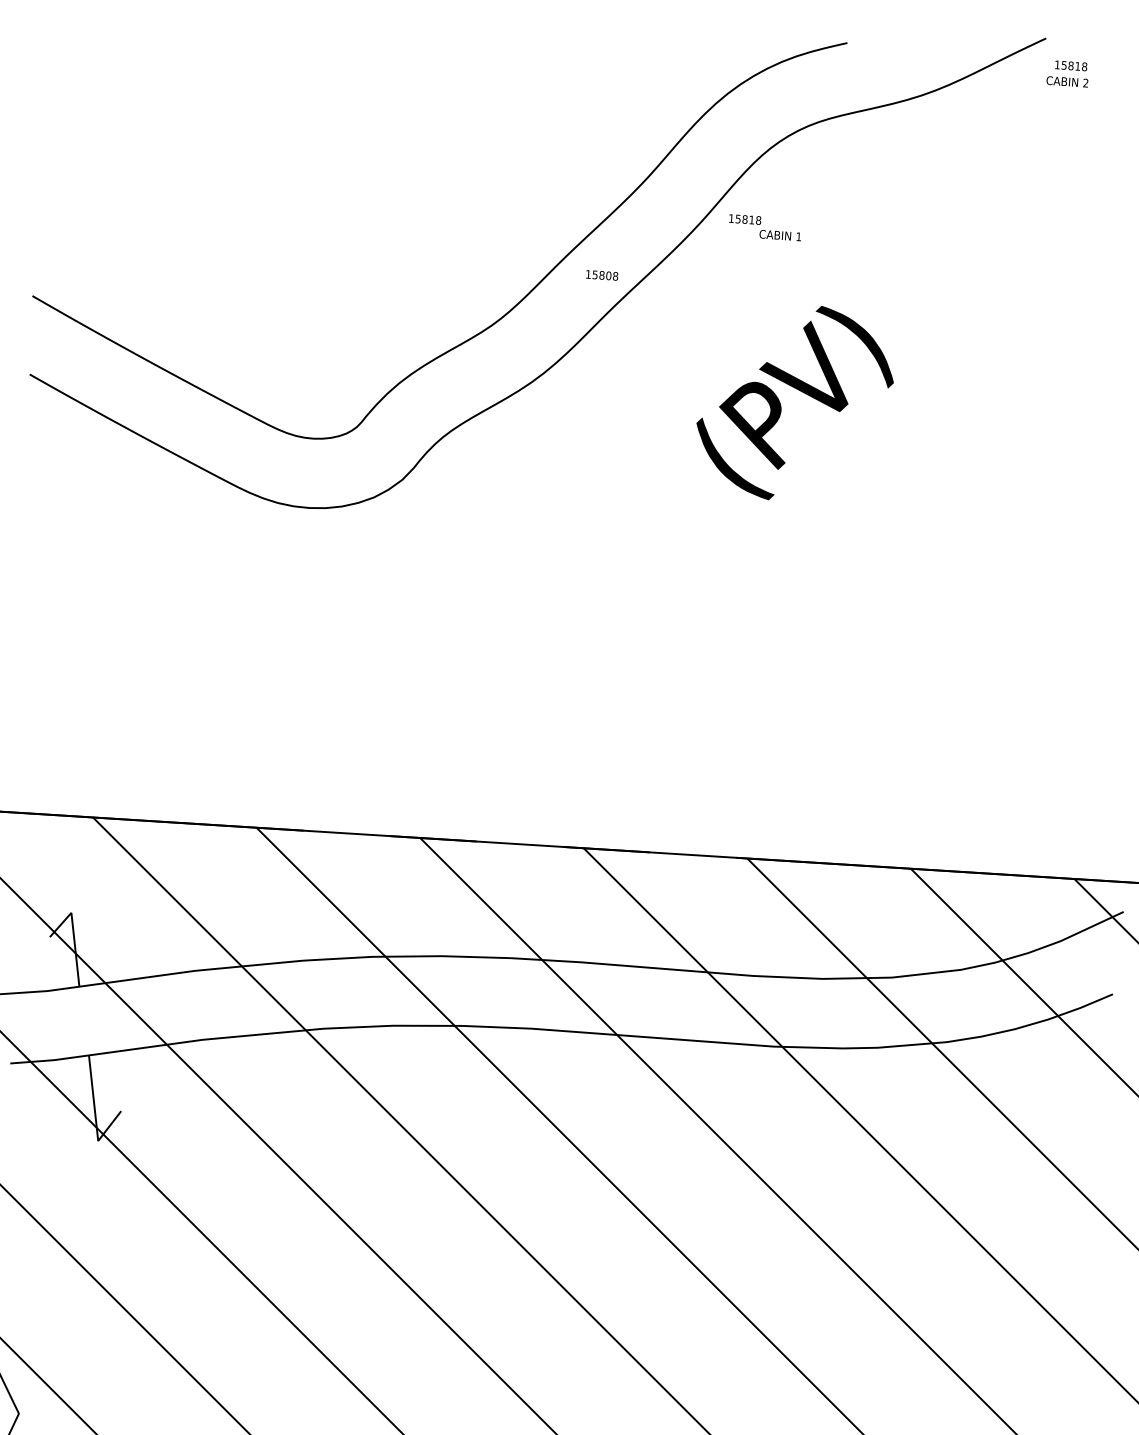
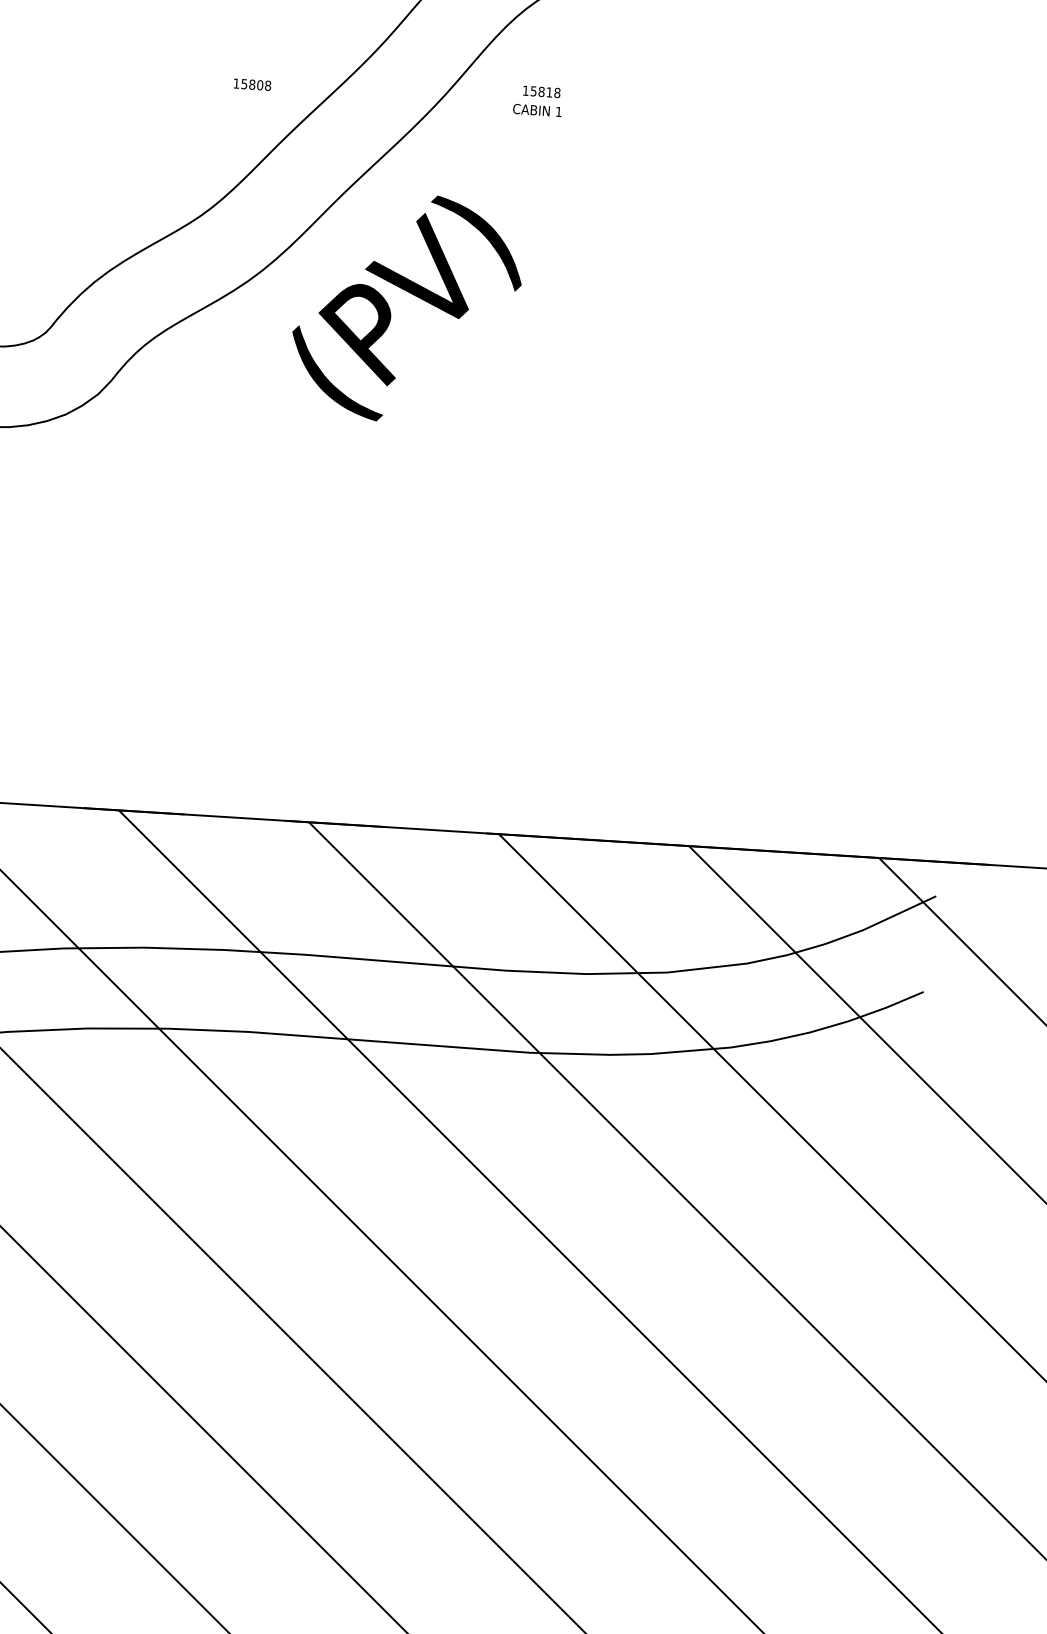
text: (745, 219) -> (542, 91), moved
text: (602, 275) -> (252, 84), moved
text: (794, 403) -> (406, 309), moved

